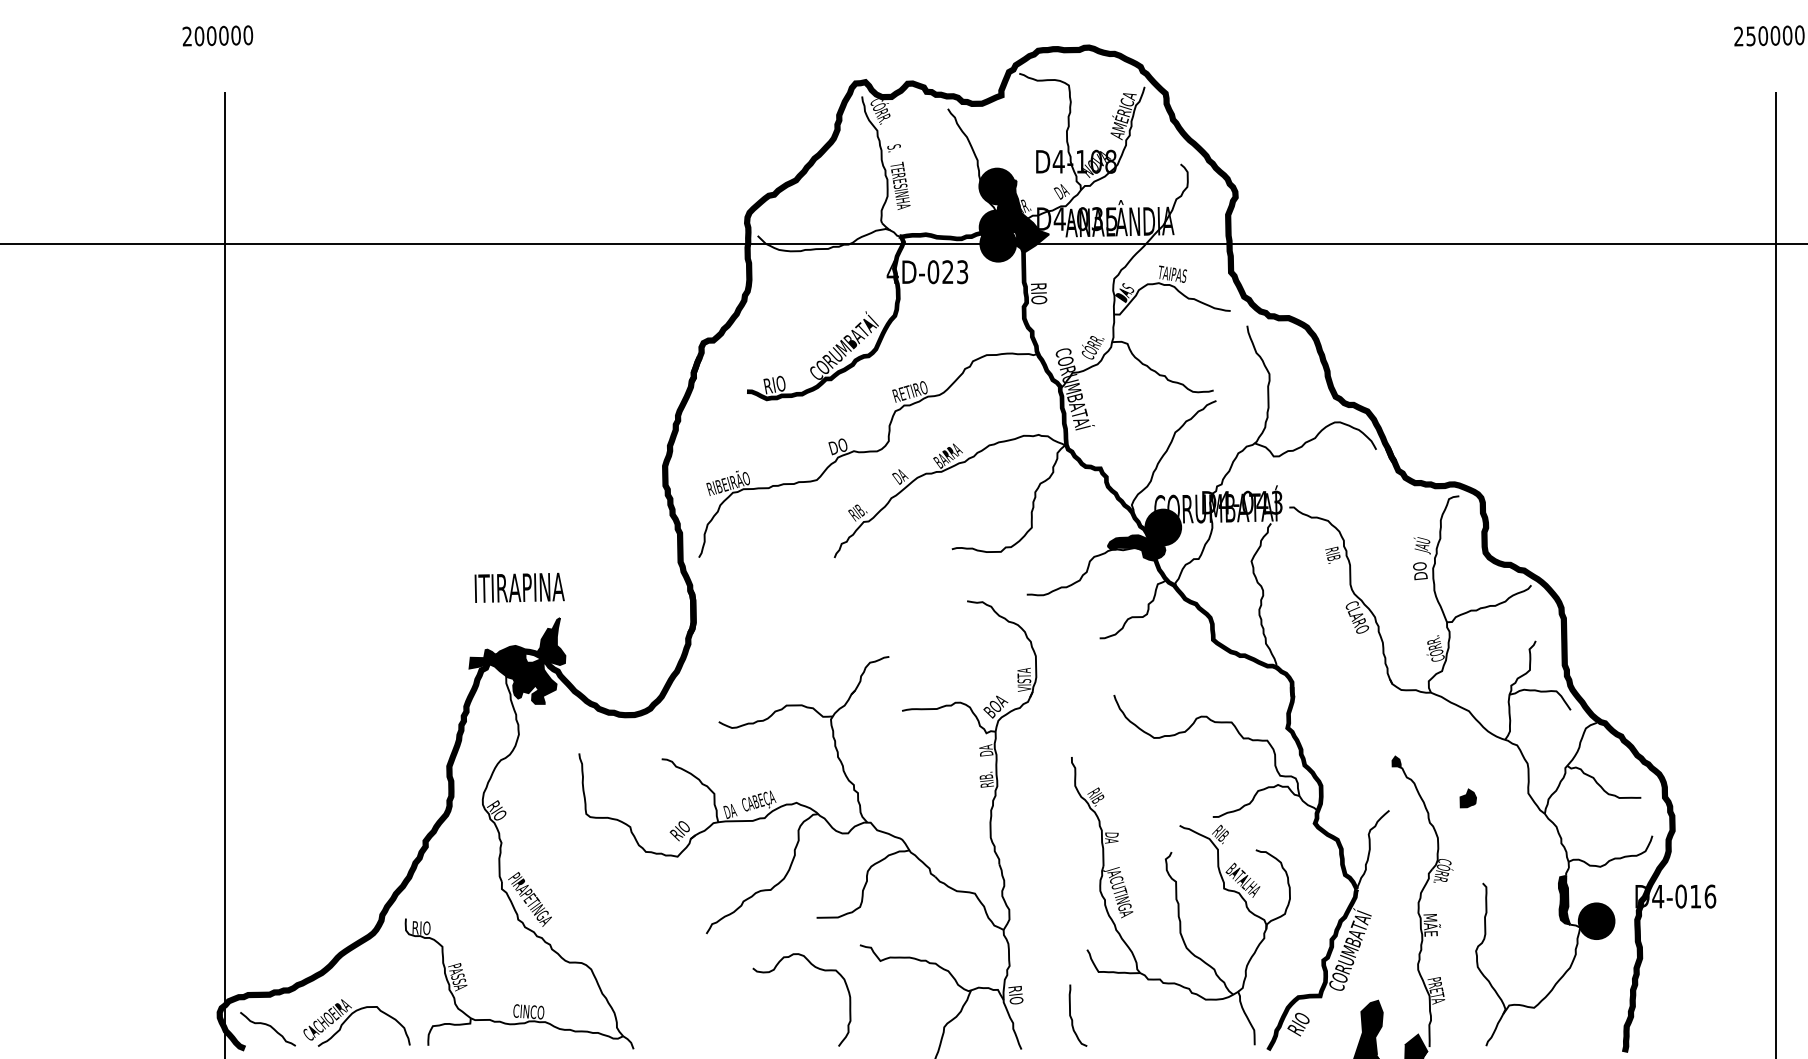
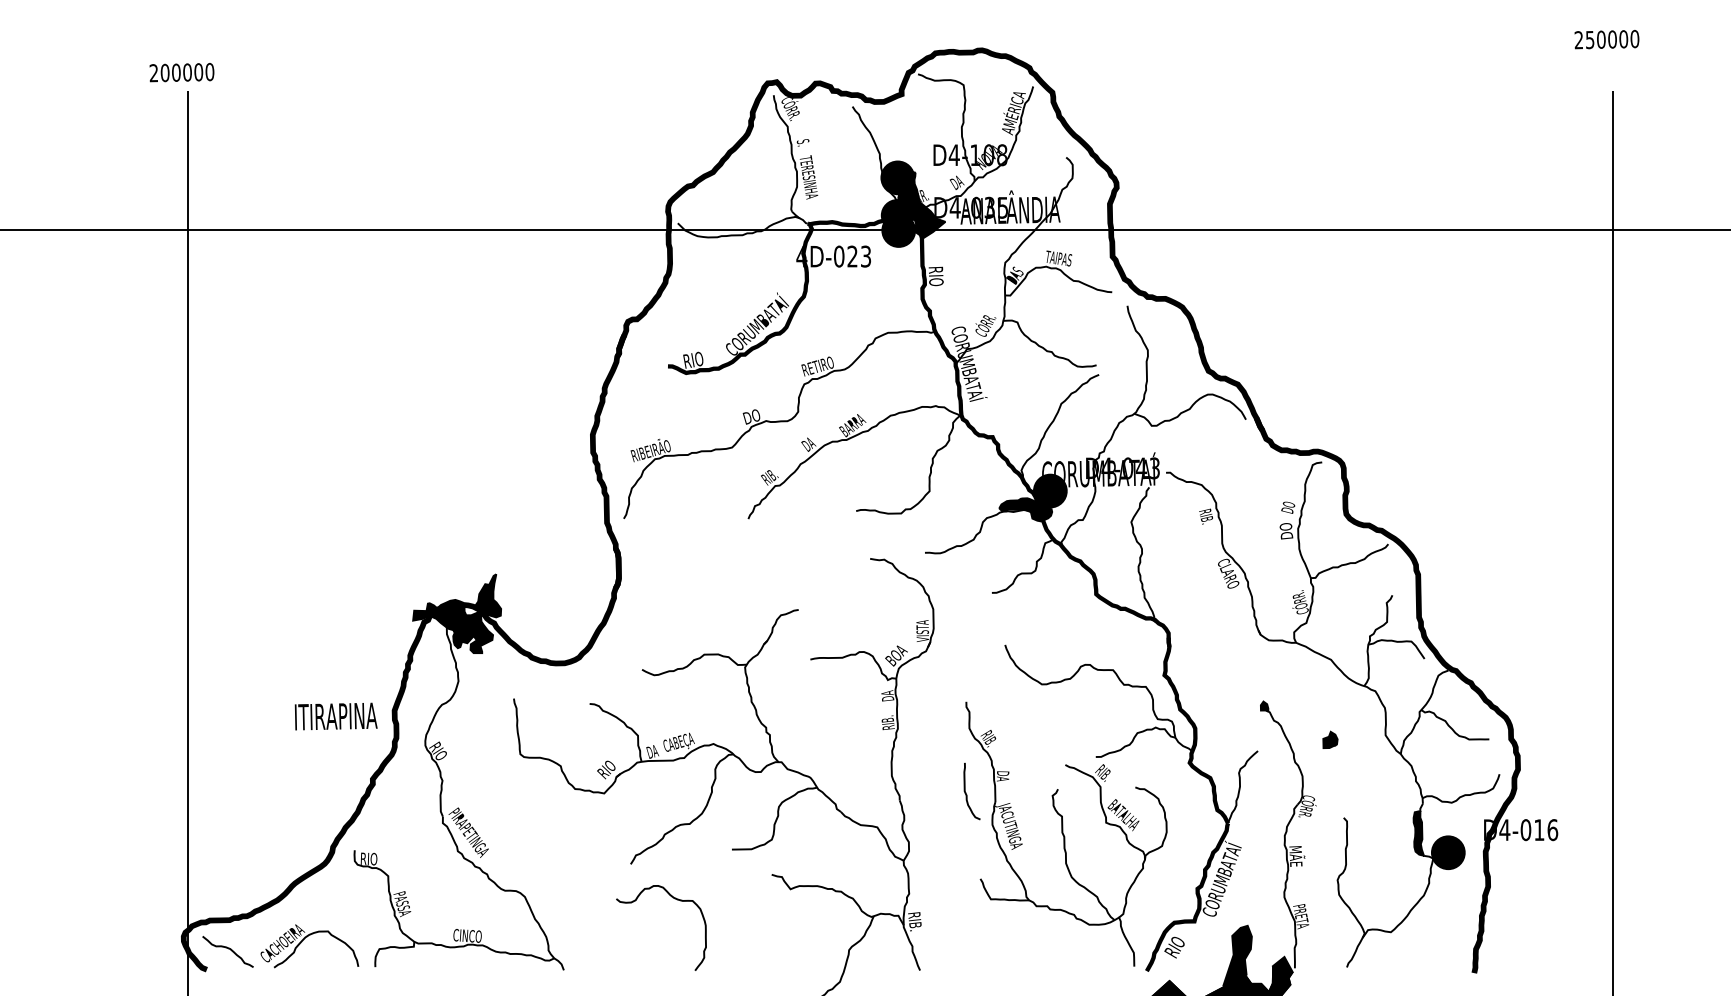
text: (217, 35) -> (181, 72), moved
text: (1422, 545) -> (1288, 507), JAÚ -> DO
text: (518, 587) -> (335, 716), moved
curve: (816, 968) -> (674, 899), moved
text: (1016, 1001) -> (915, 926), RIO -> RIB.
curve: (1073, 1018) -> (967, 794), moved

